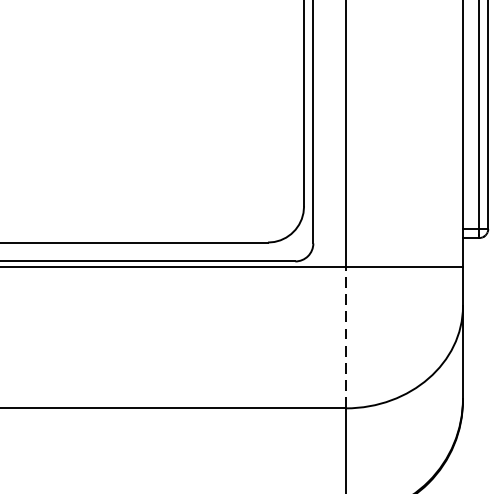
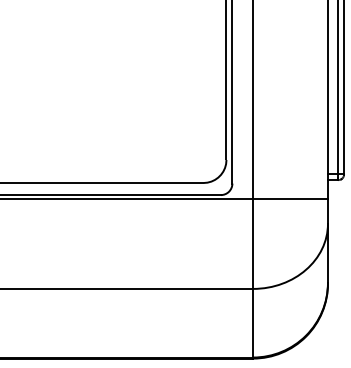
line: (346, 337) -> (253, 243), dashed -> solid

